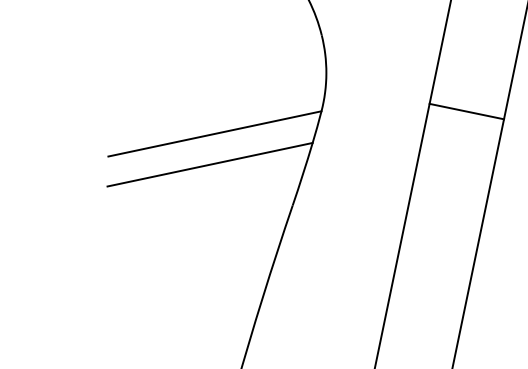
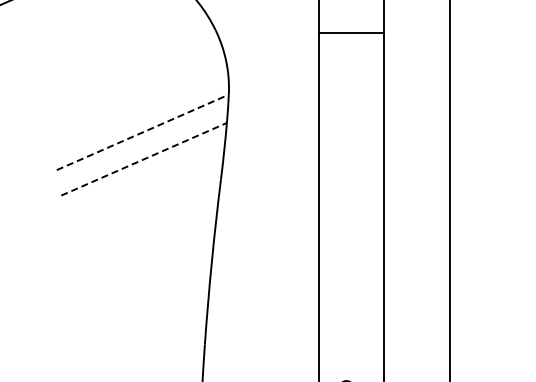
line: (466, 111) -> (351, 32), moved
line: (214, 133) -> (142, 132), solid -> dashed
line: (210, 165) -> (144, 159), solid -> dashed

